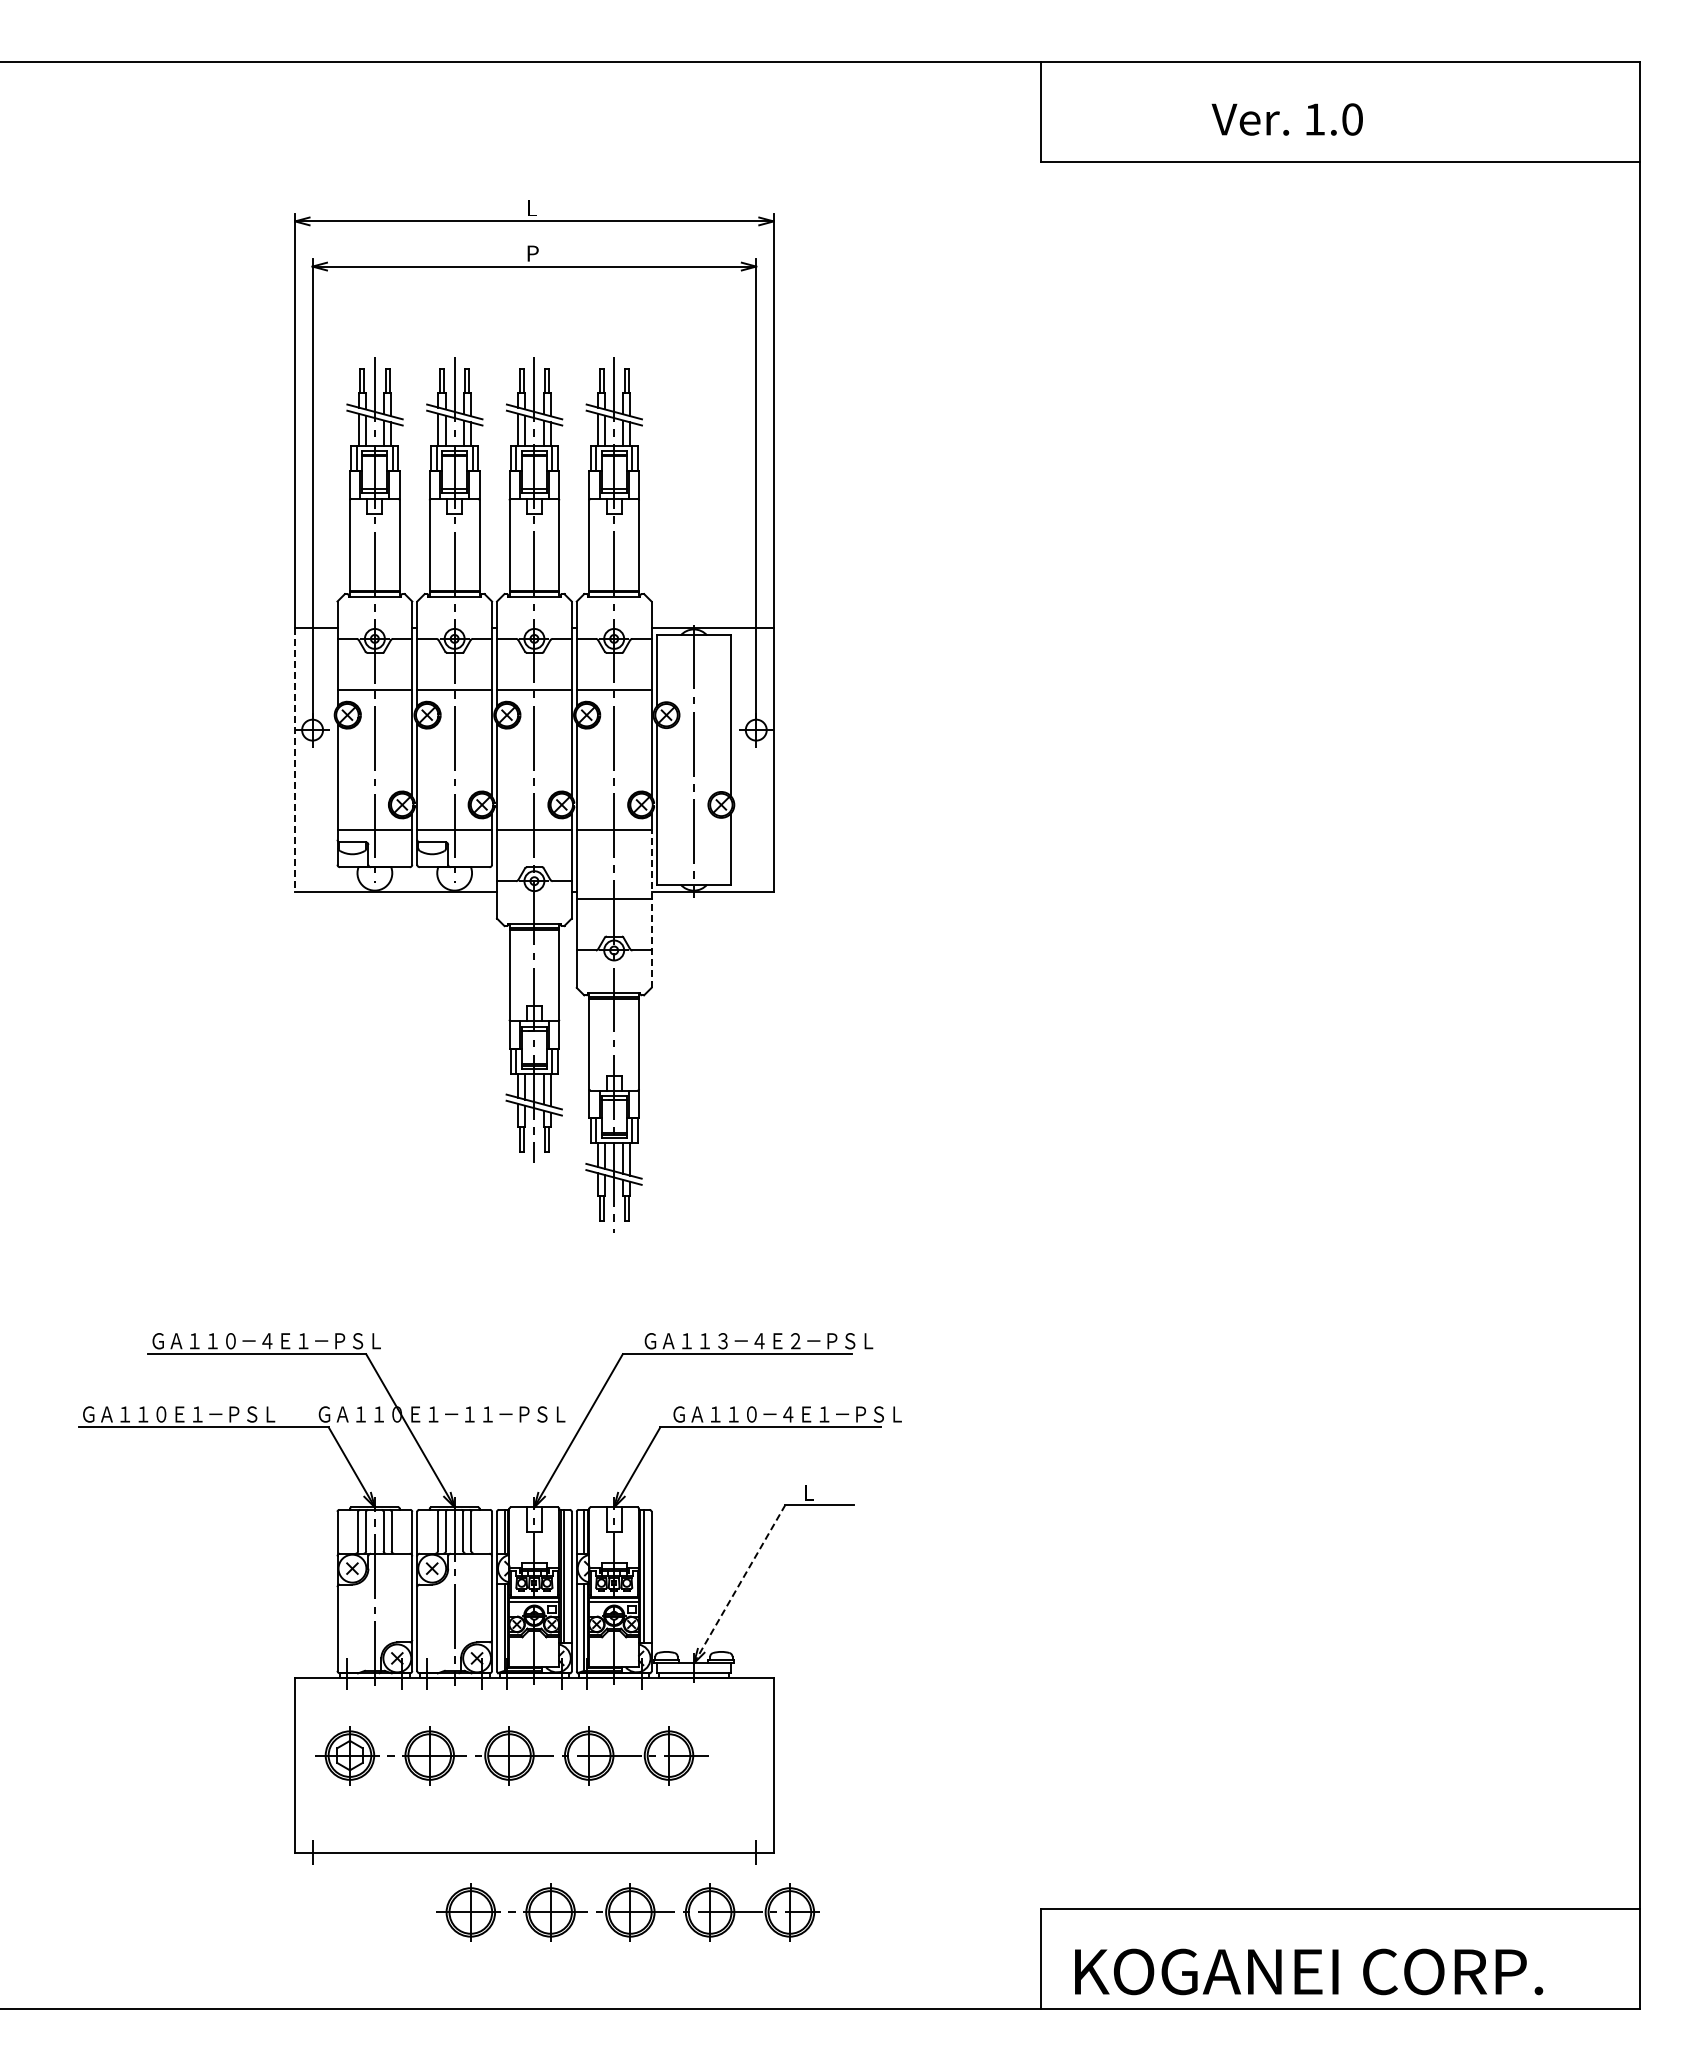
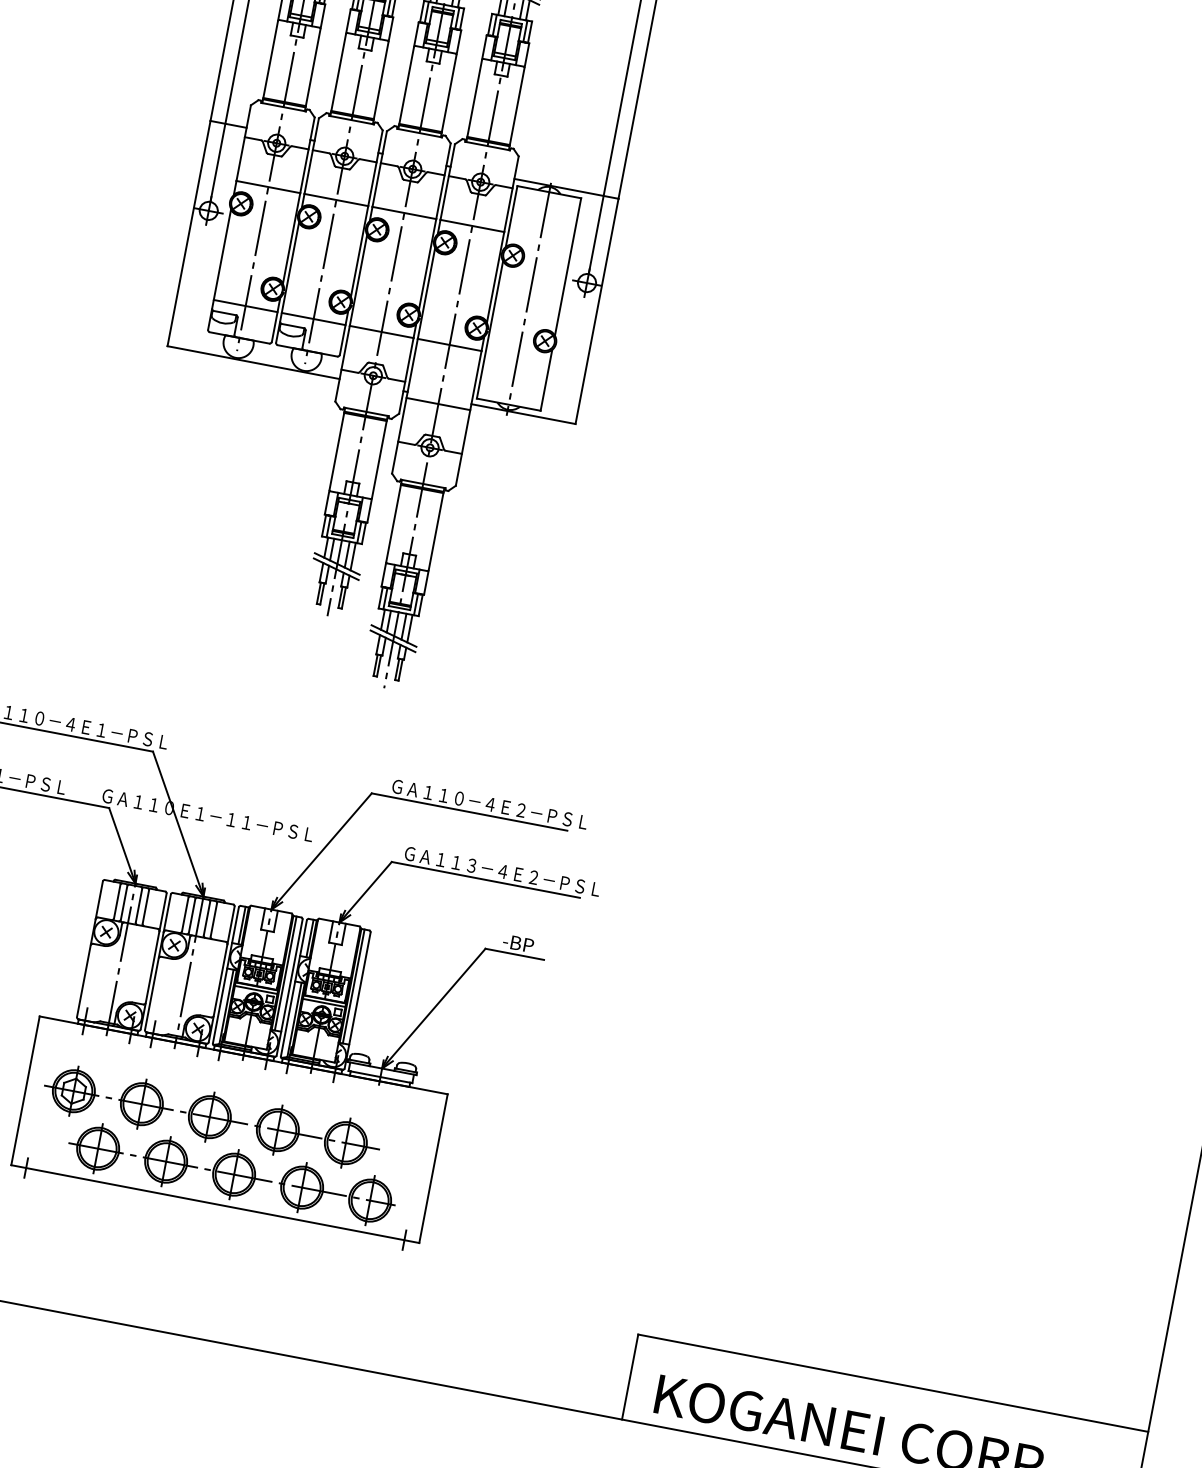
line: (295, 760) -> (189, 234), dashed -> solid
line: (651, 908) -> (468, 418), dashed -> solid
text: (722, 1341) -> (458, 798), ＧＡ１１３－４Ｅ２－ＰＳＬ -> ＧＡ１１０－４Ｅ２－ＰＳＬ
text: (787, 1414) -> (502, 871), ＧＡ１１０－４Ｅ１－ＰＳＬ -> ＧＡ１１３－４Ｅ２－ＰＳＬ
text: (820, 1492) -> (517, 943), L -> -BP
line: (739, 1584) -> (433, 1008), dashed -> solid
part: (627, 1912) -> (231, 1174), moved

